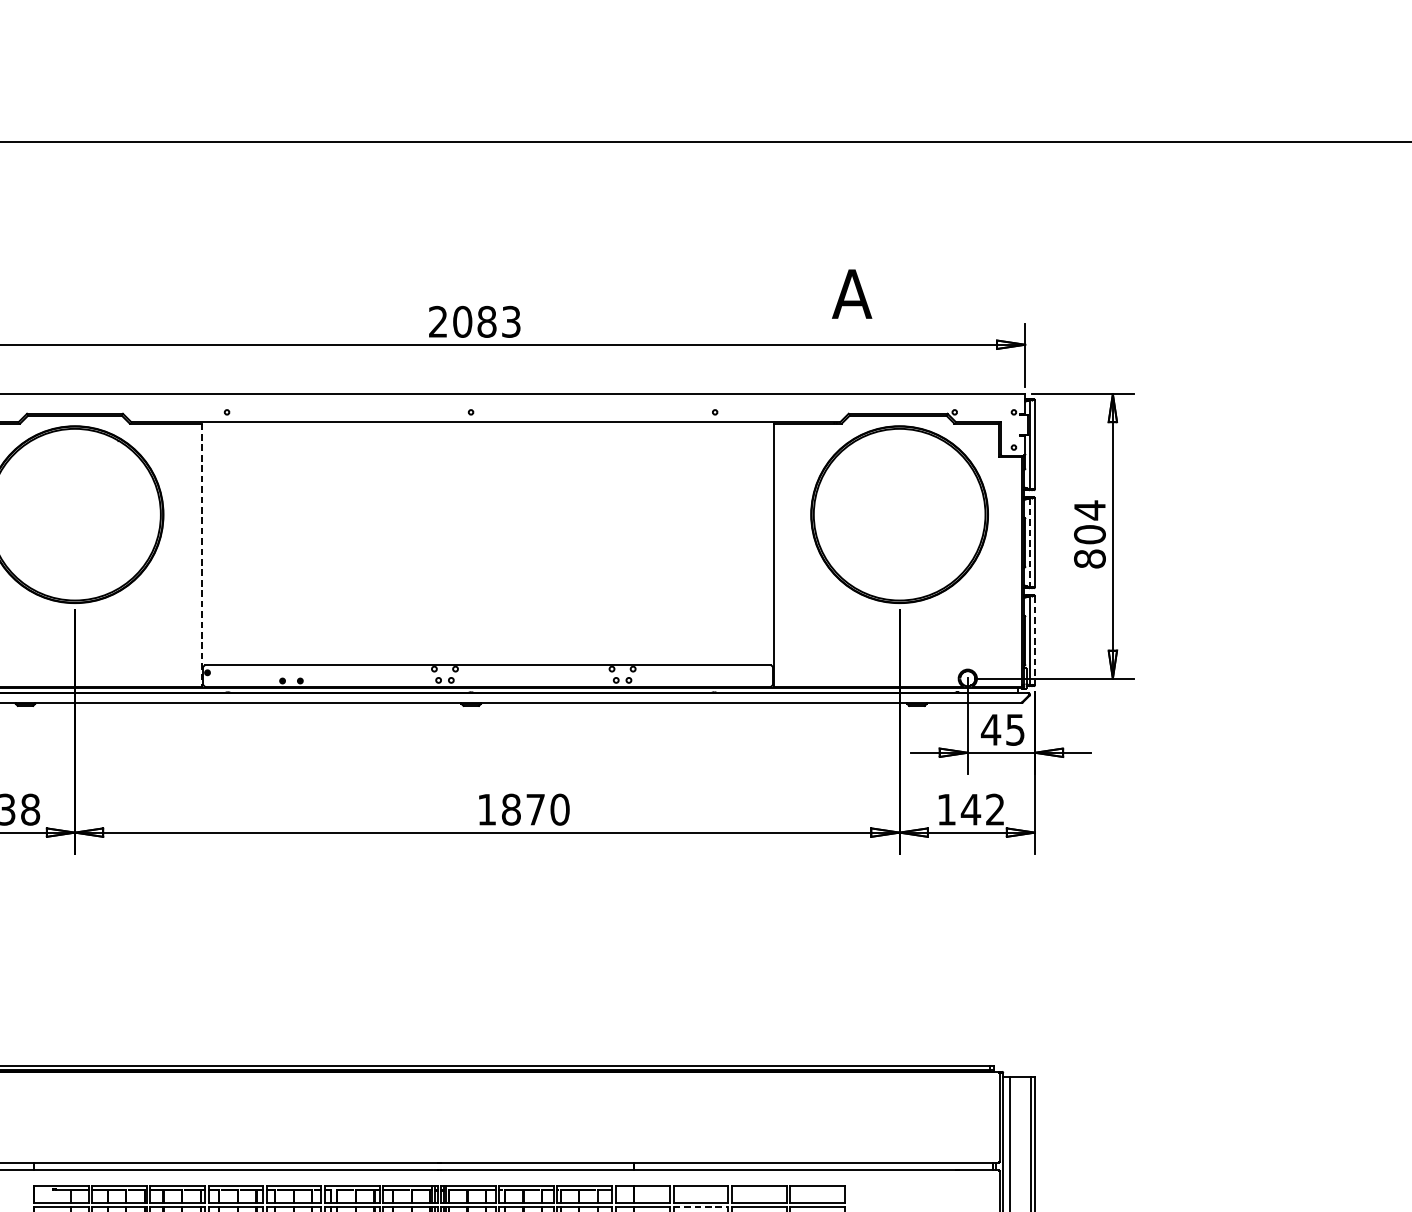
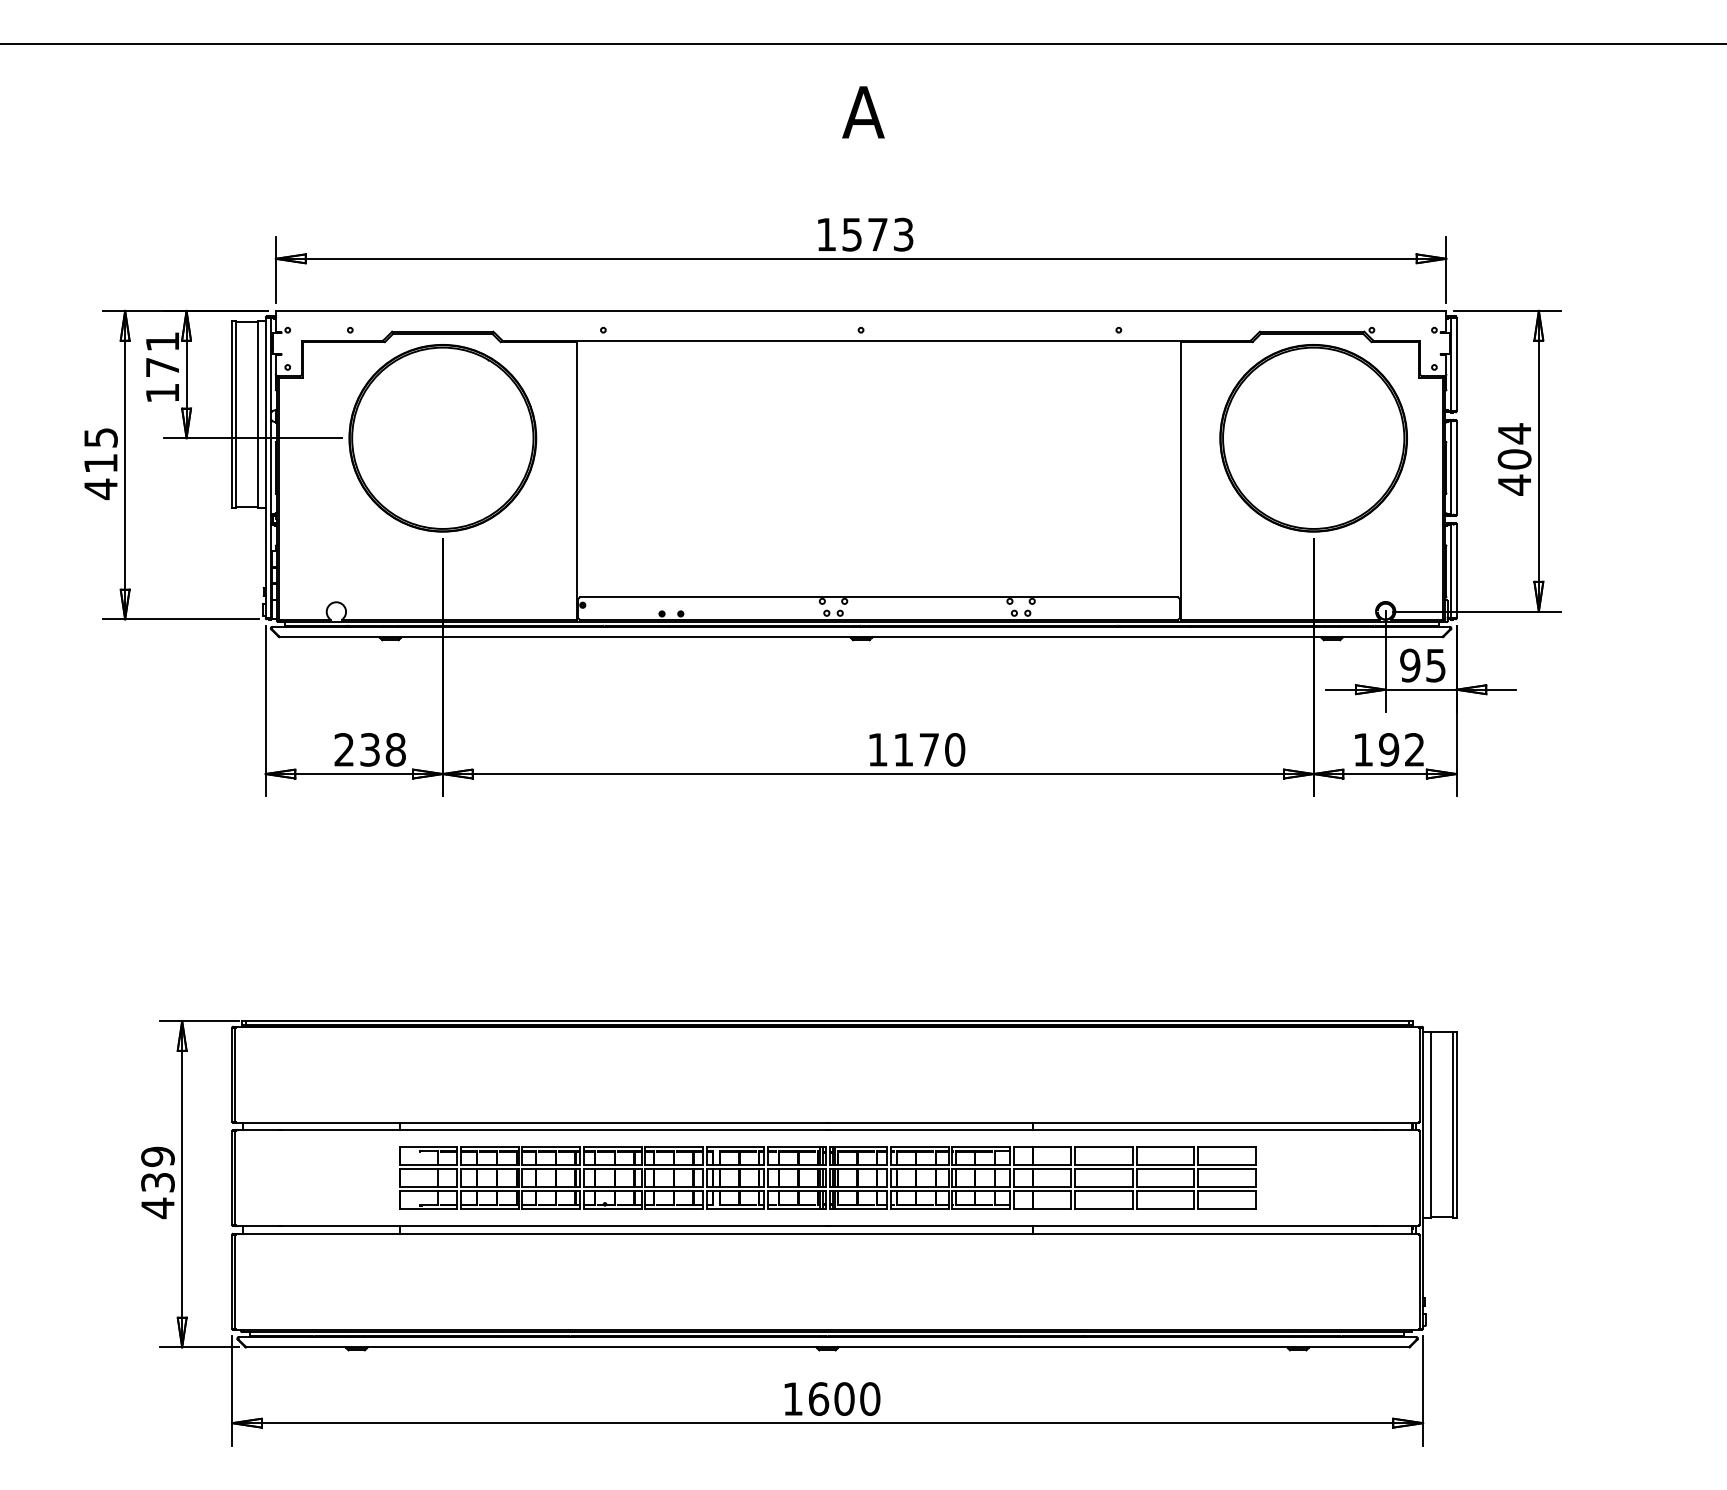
text: (852, 294) -> (863, 112), moved
text: (462, 321) -> (852, 234), 2083 -> 1573
line: (1030, 542) -> (1451, 467), dashed -> solid
line: (201, 554) -> (576, 480), dashed -> solid
text: (1089, 558) -> (1514, 484), 804 -> 404
line: (1034, 640) -> (1456, 571), dashed -> solid
text: (990, 729) -> (1409, 665), 45 -> 95
text: (511, 809) -> (903, 749), 1870 -> 1170
text: (970, 809) -> (1388, 749), 142 -> 192
line: (700, 1207) -> (1103, 1169), dashed -> solid

